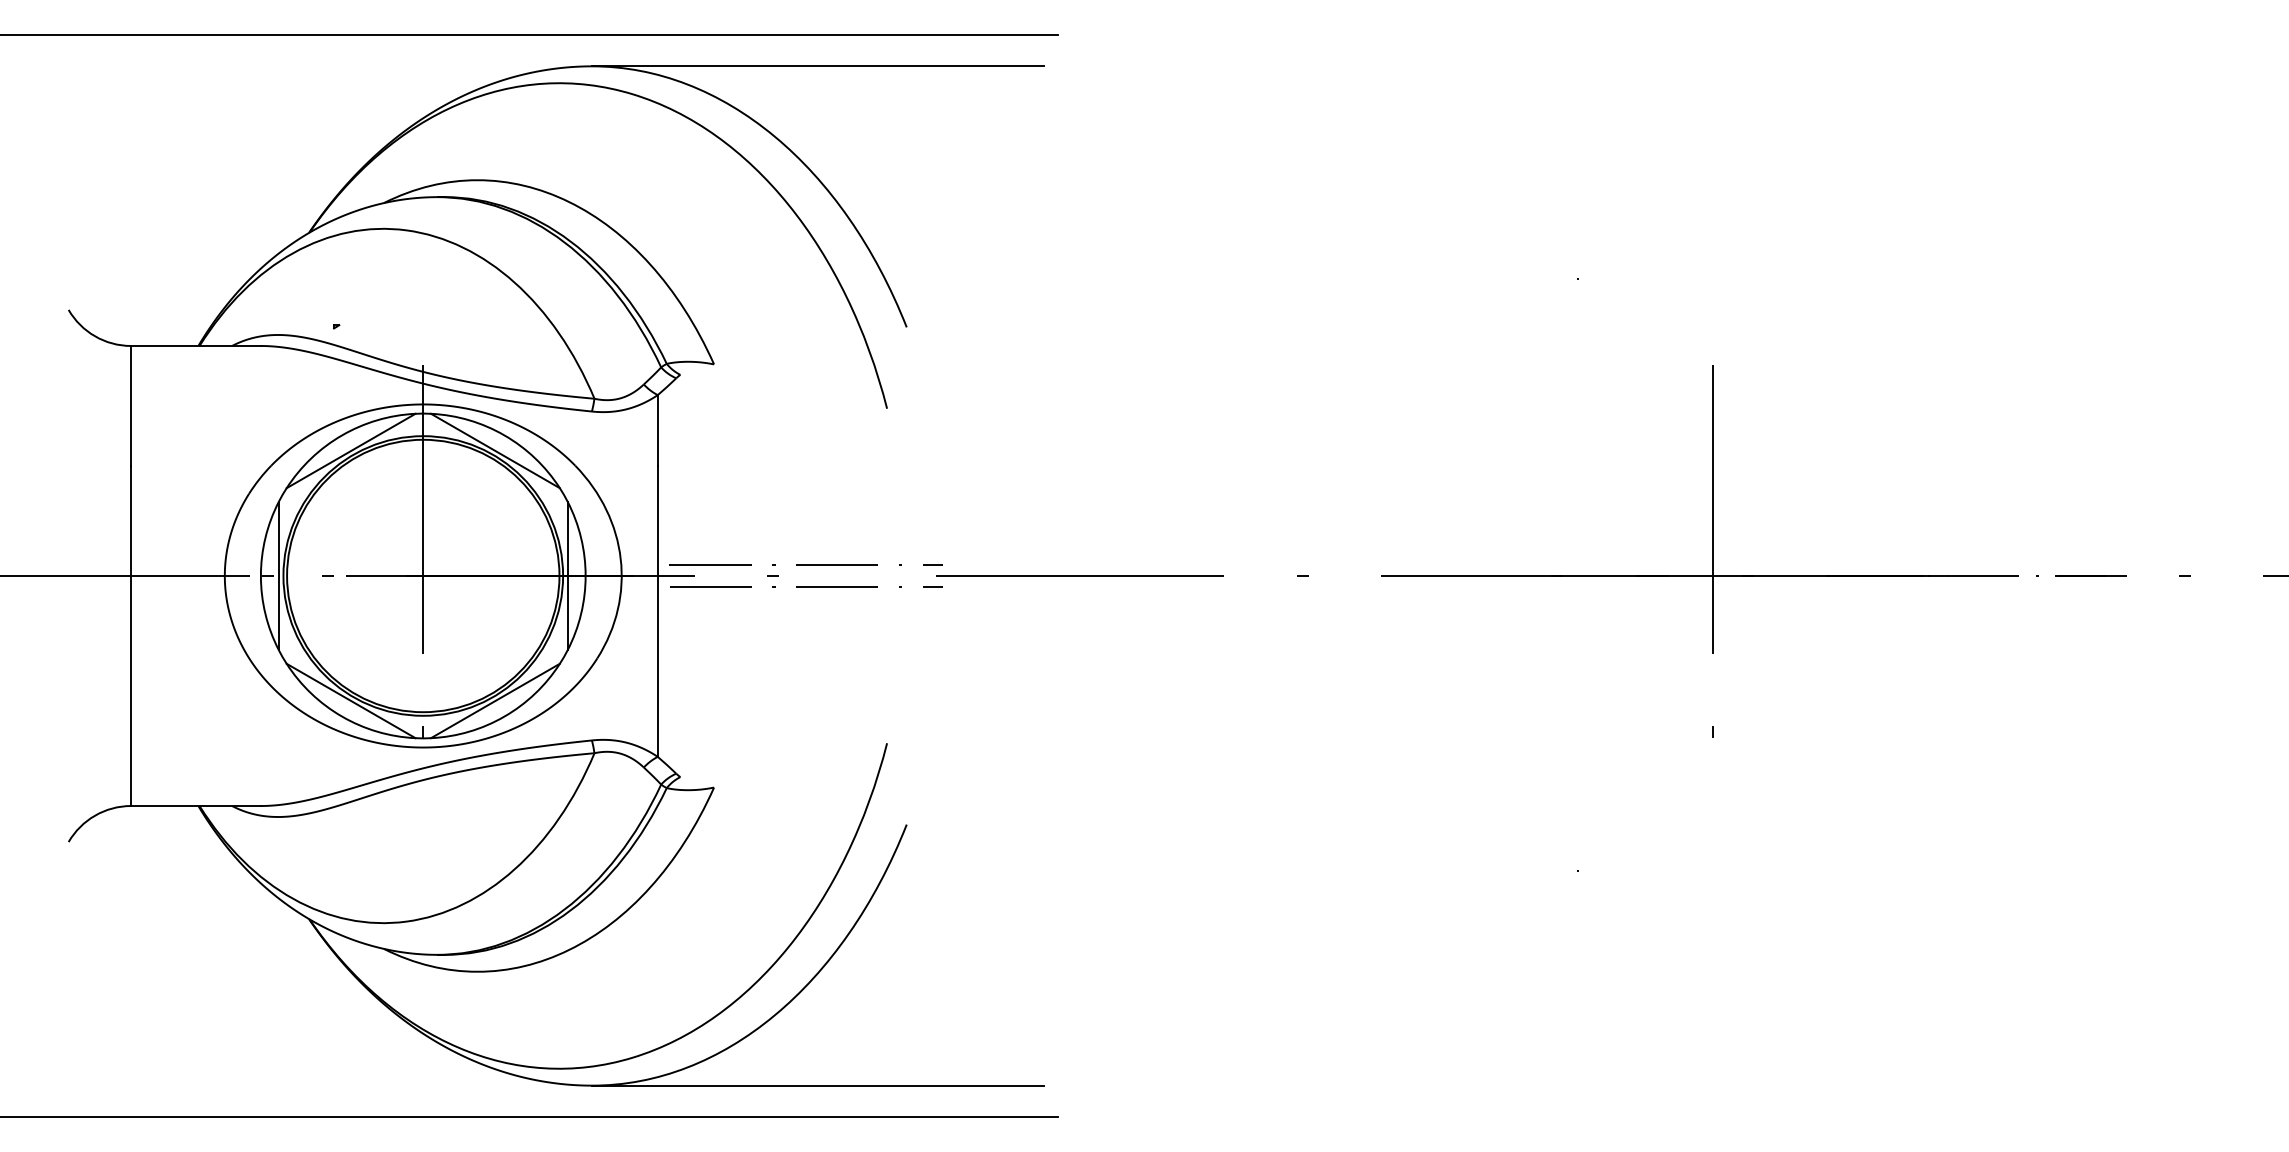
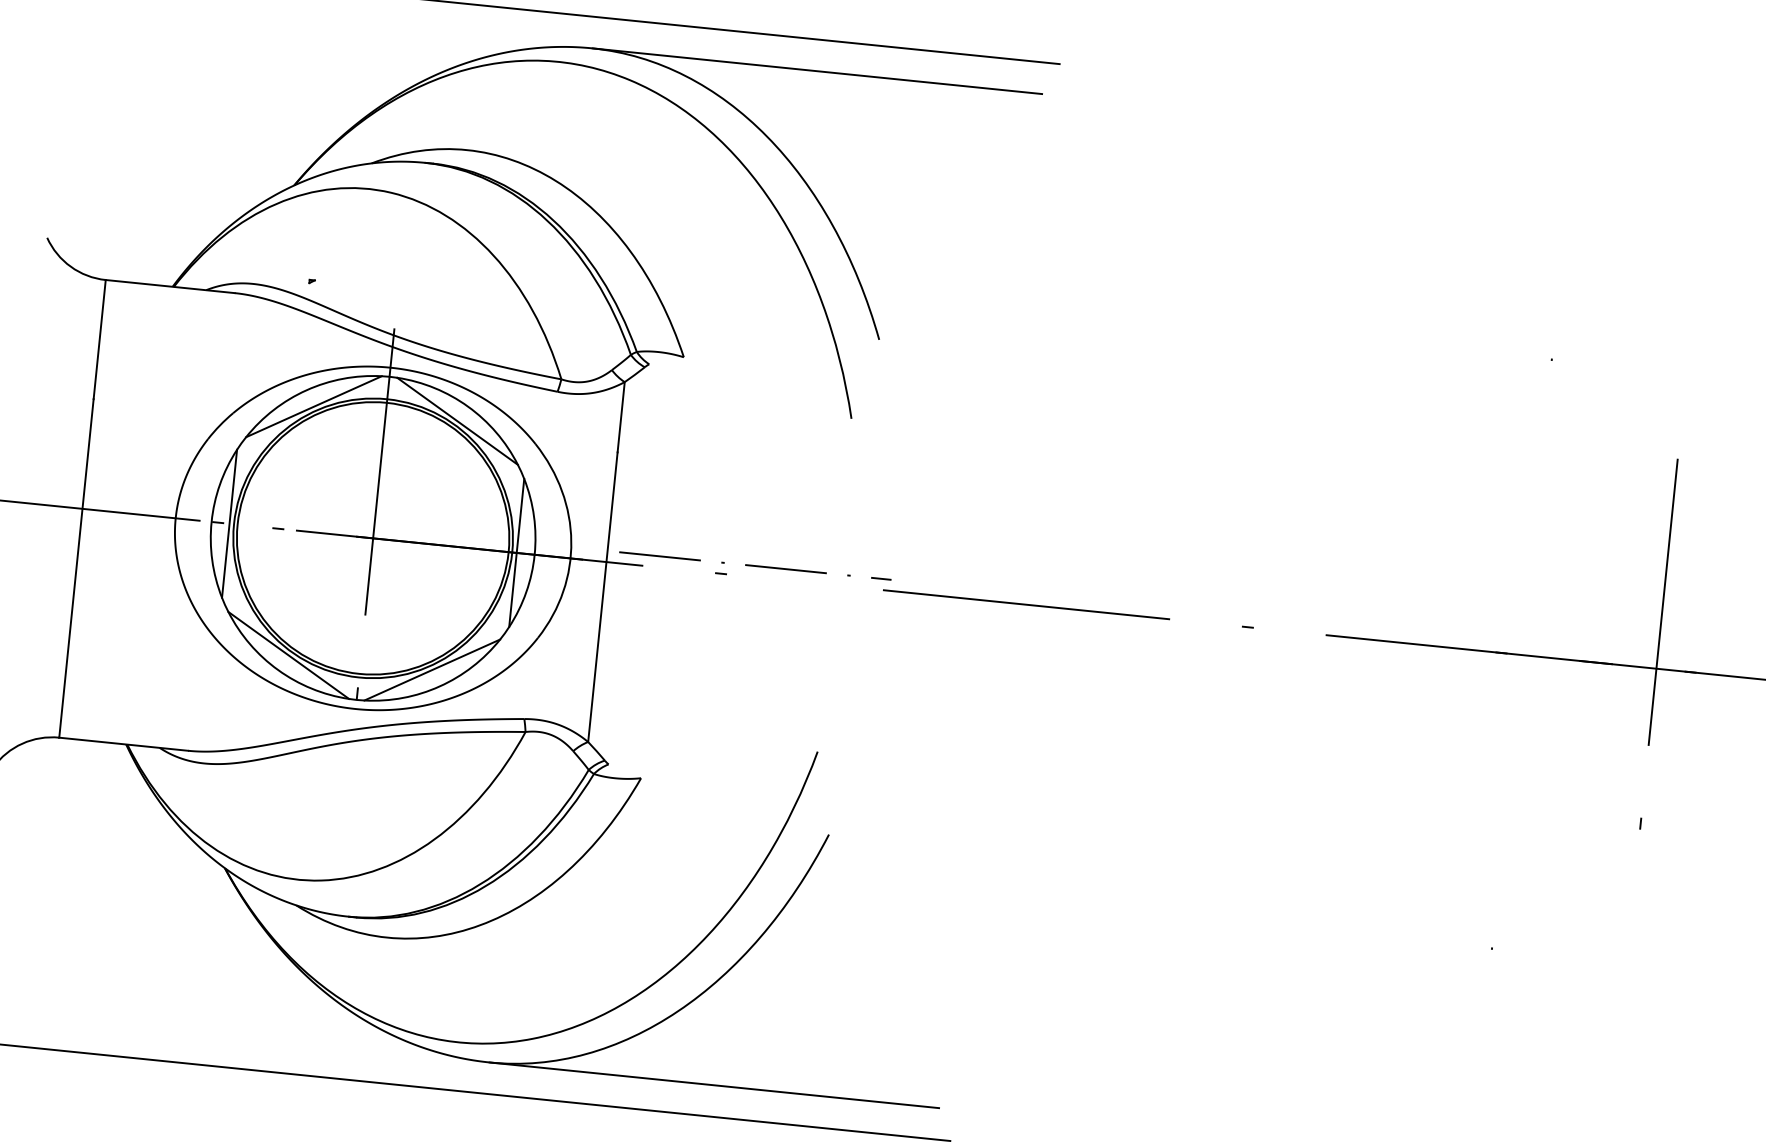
line: (806, 586) -> (753, 587), removed

